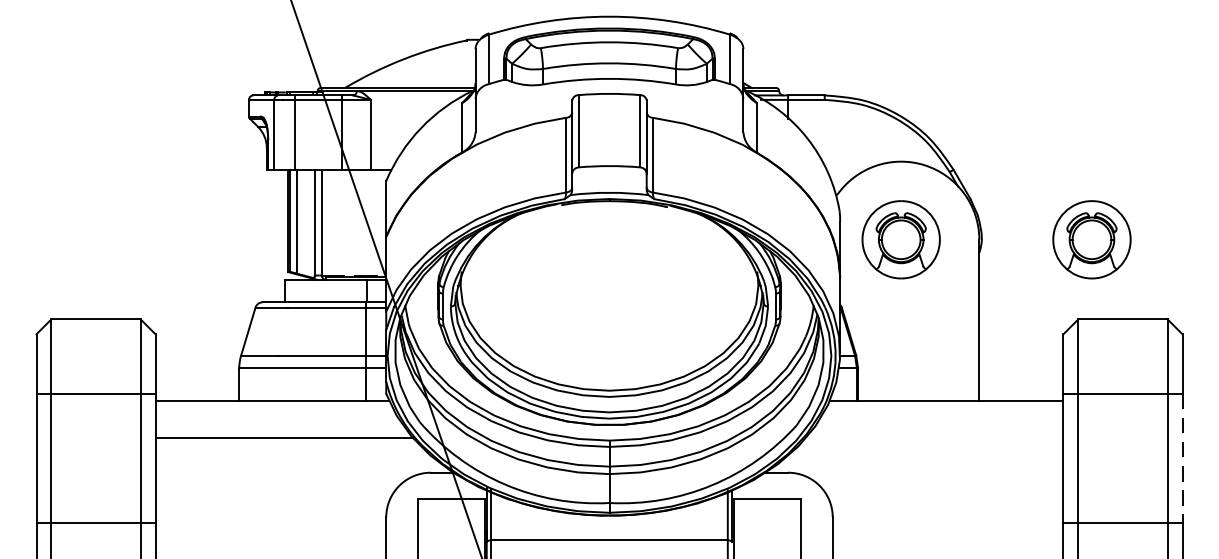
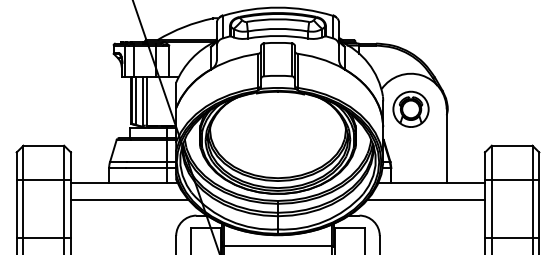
part: (1090, 237) -> (497, 108), removed
line: (935, 439) -> (426, 200), added
line: (1182, 459) -> (539, 209), dashed -> solid

